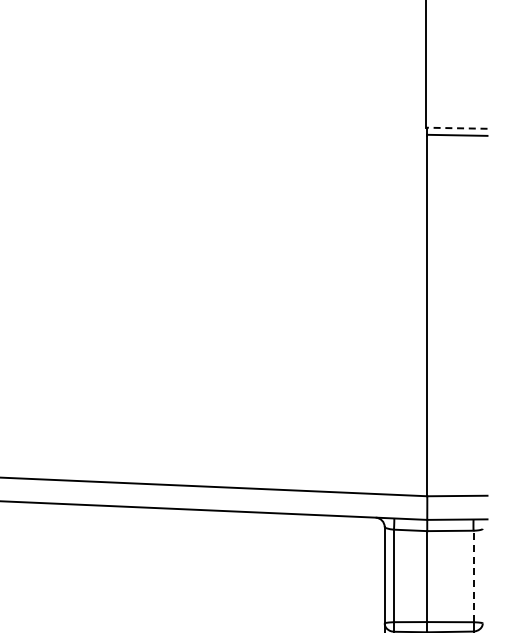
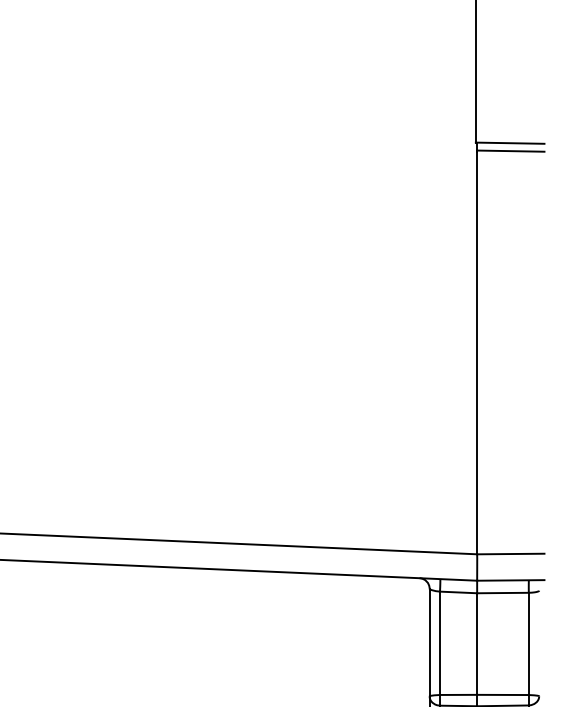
line: (456, 128) -> (509, 143), dashed -> solid
line: (473, 576) -> (528, 643), dashed -> solid

